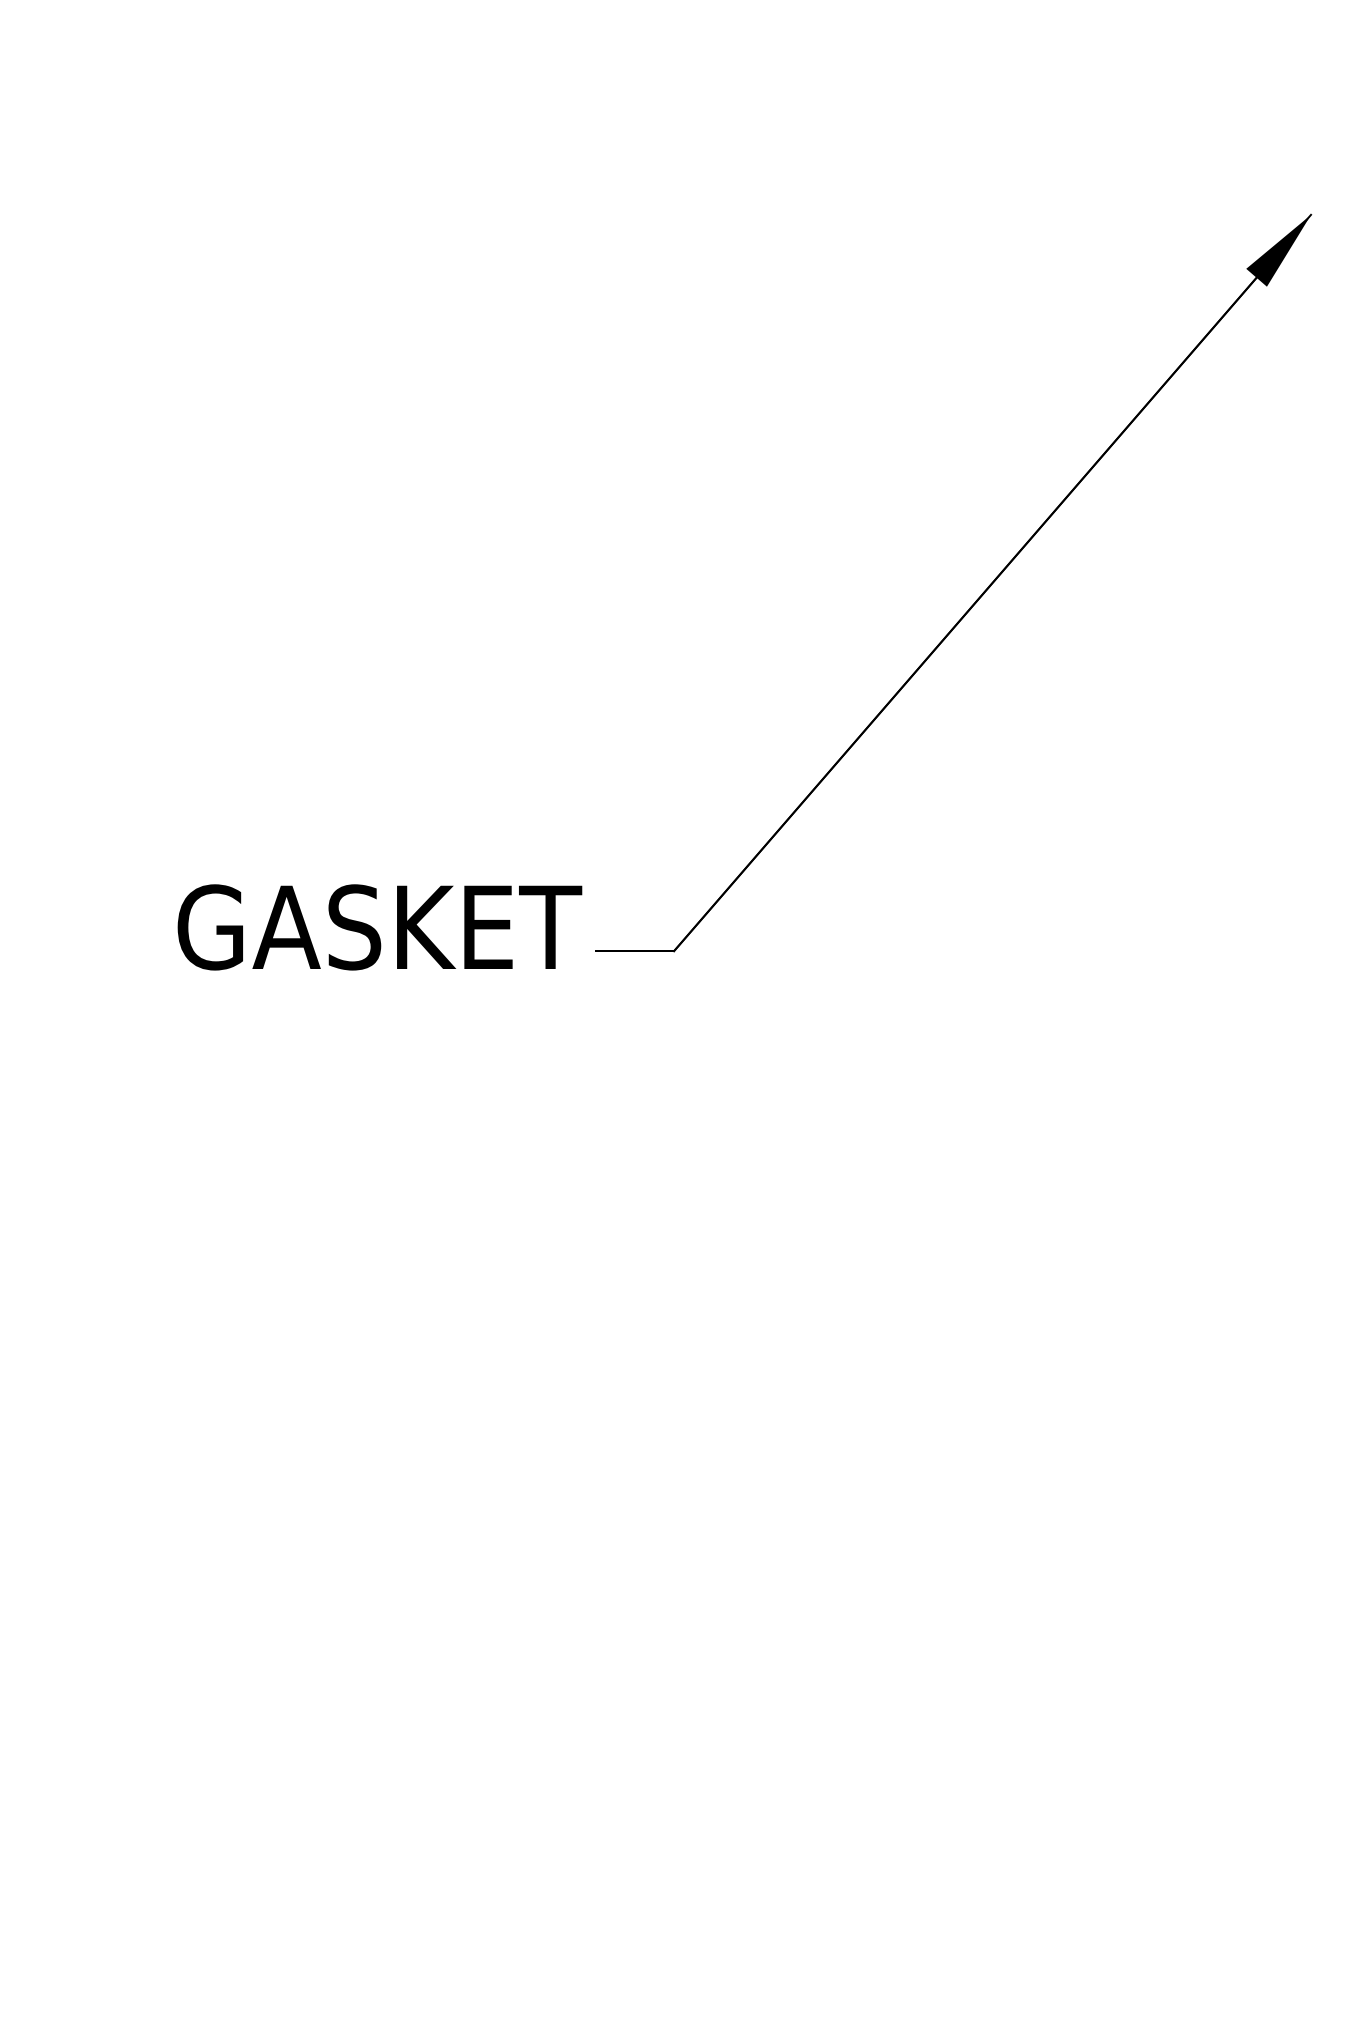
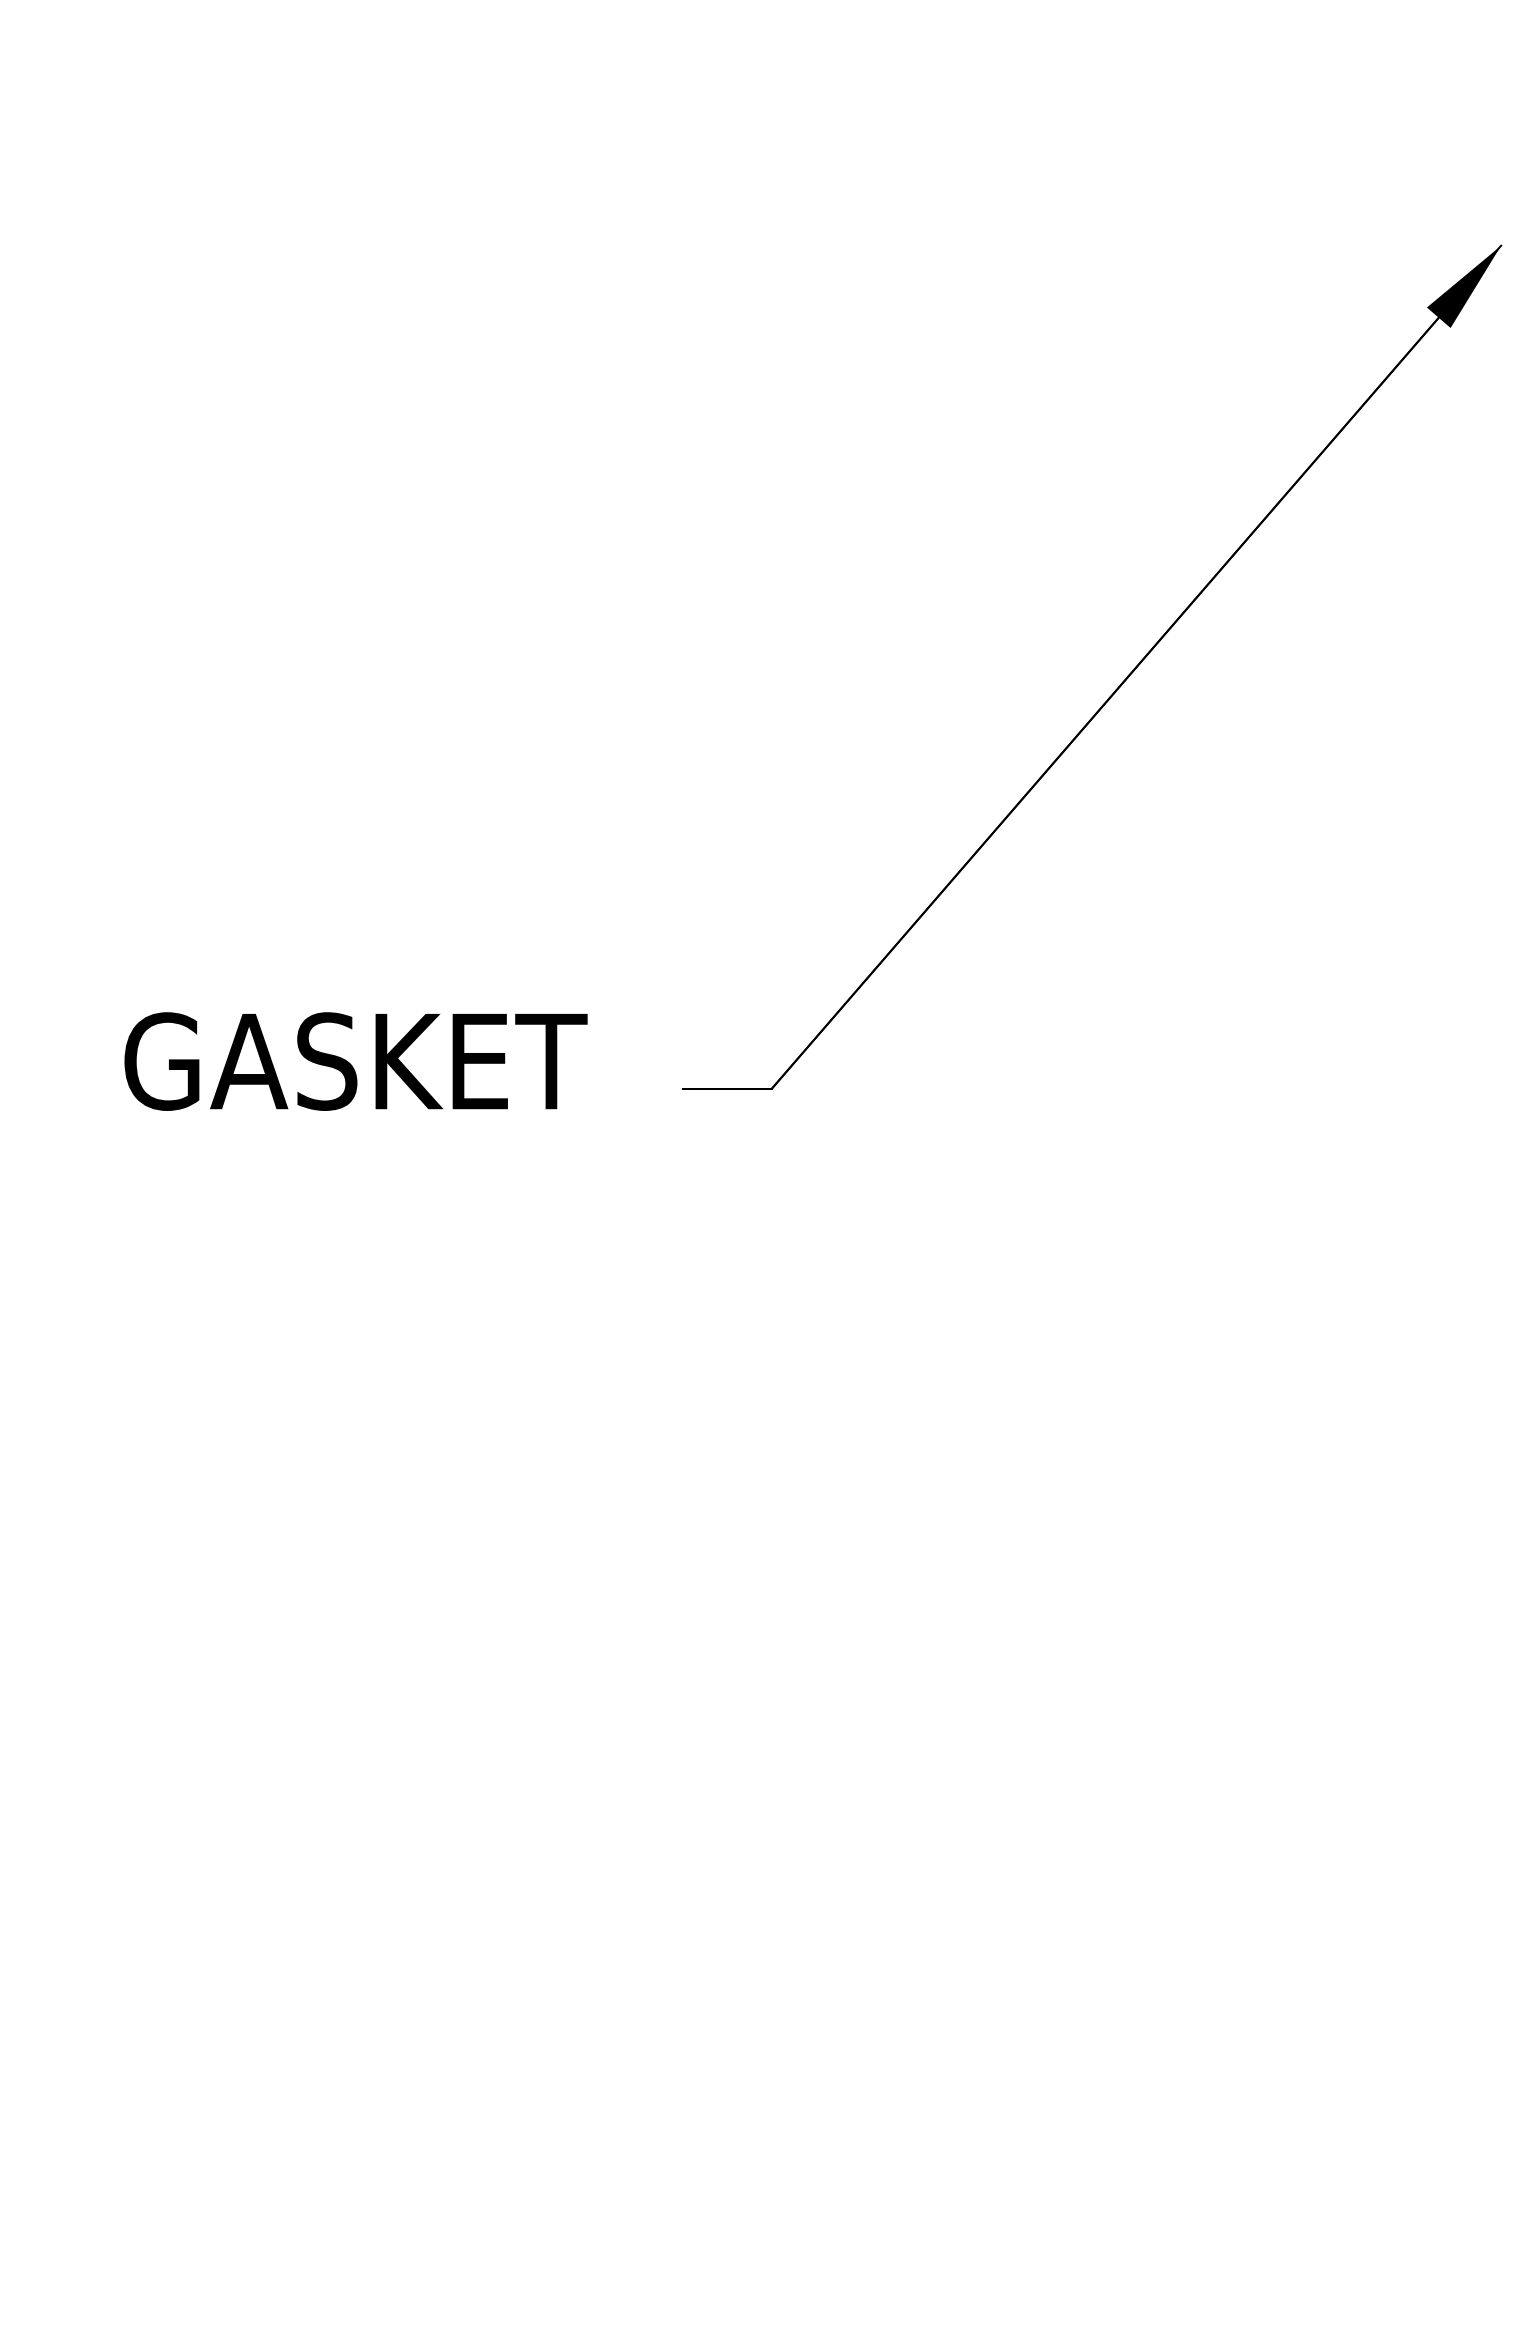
text: (379, 927) -> (355, 1061), moved

